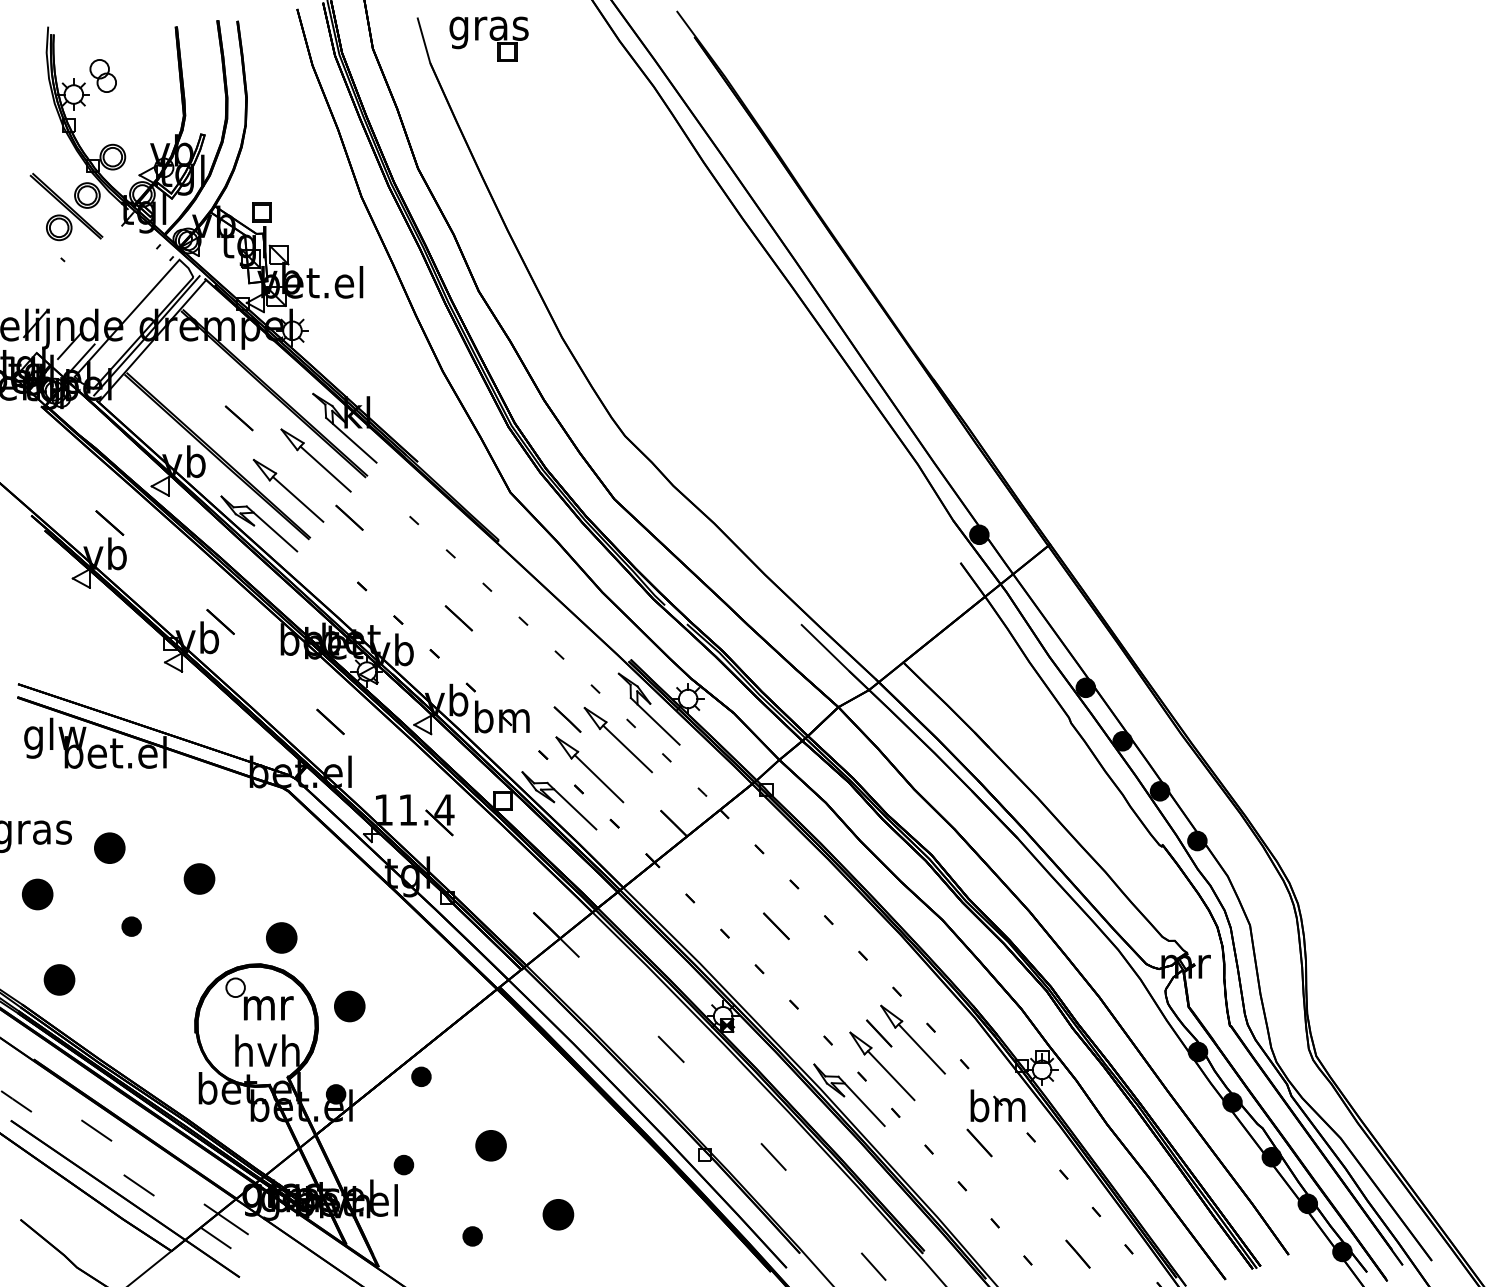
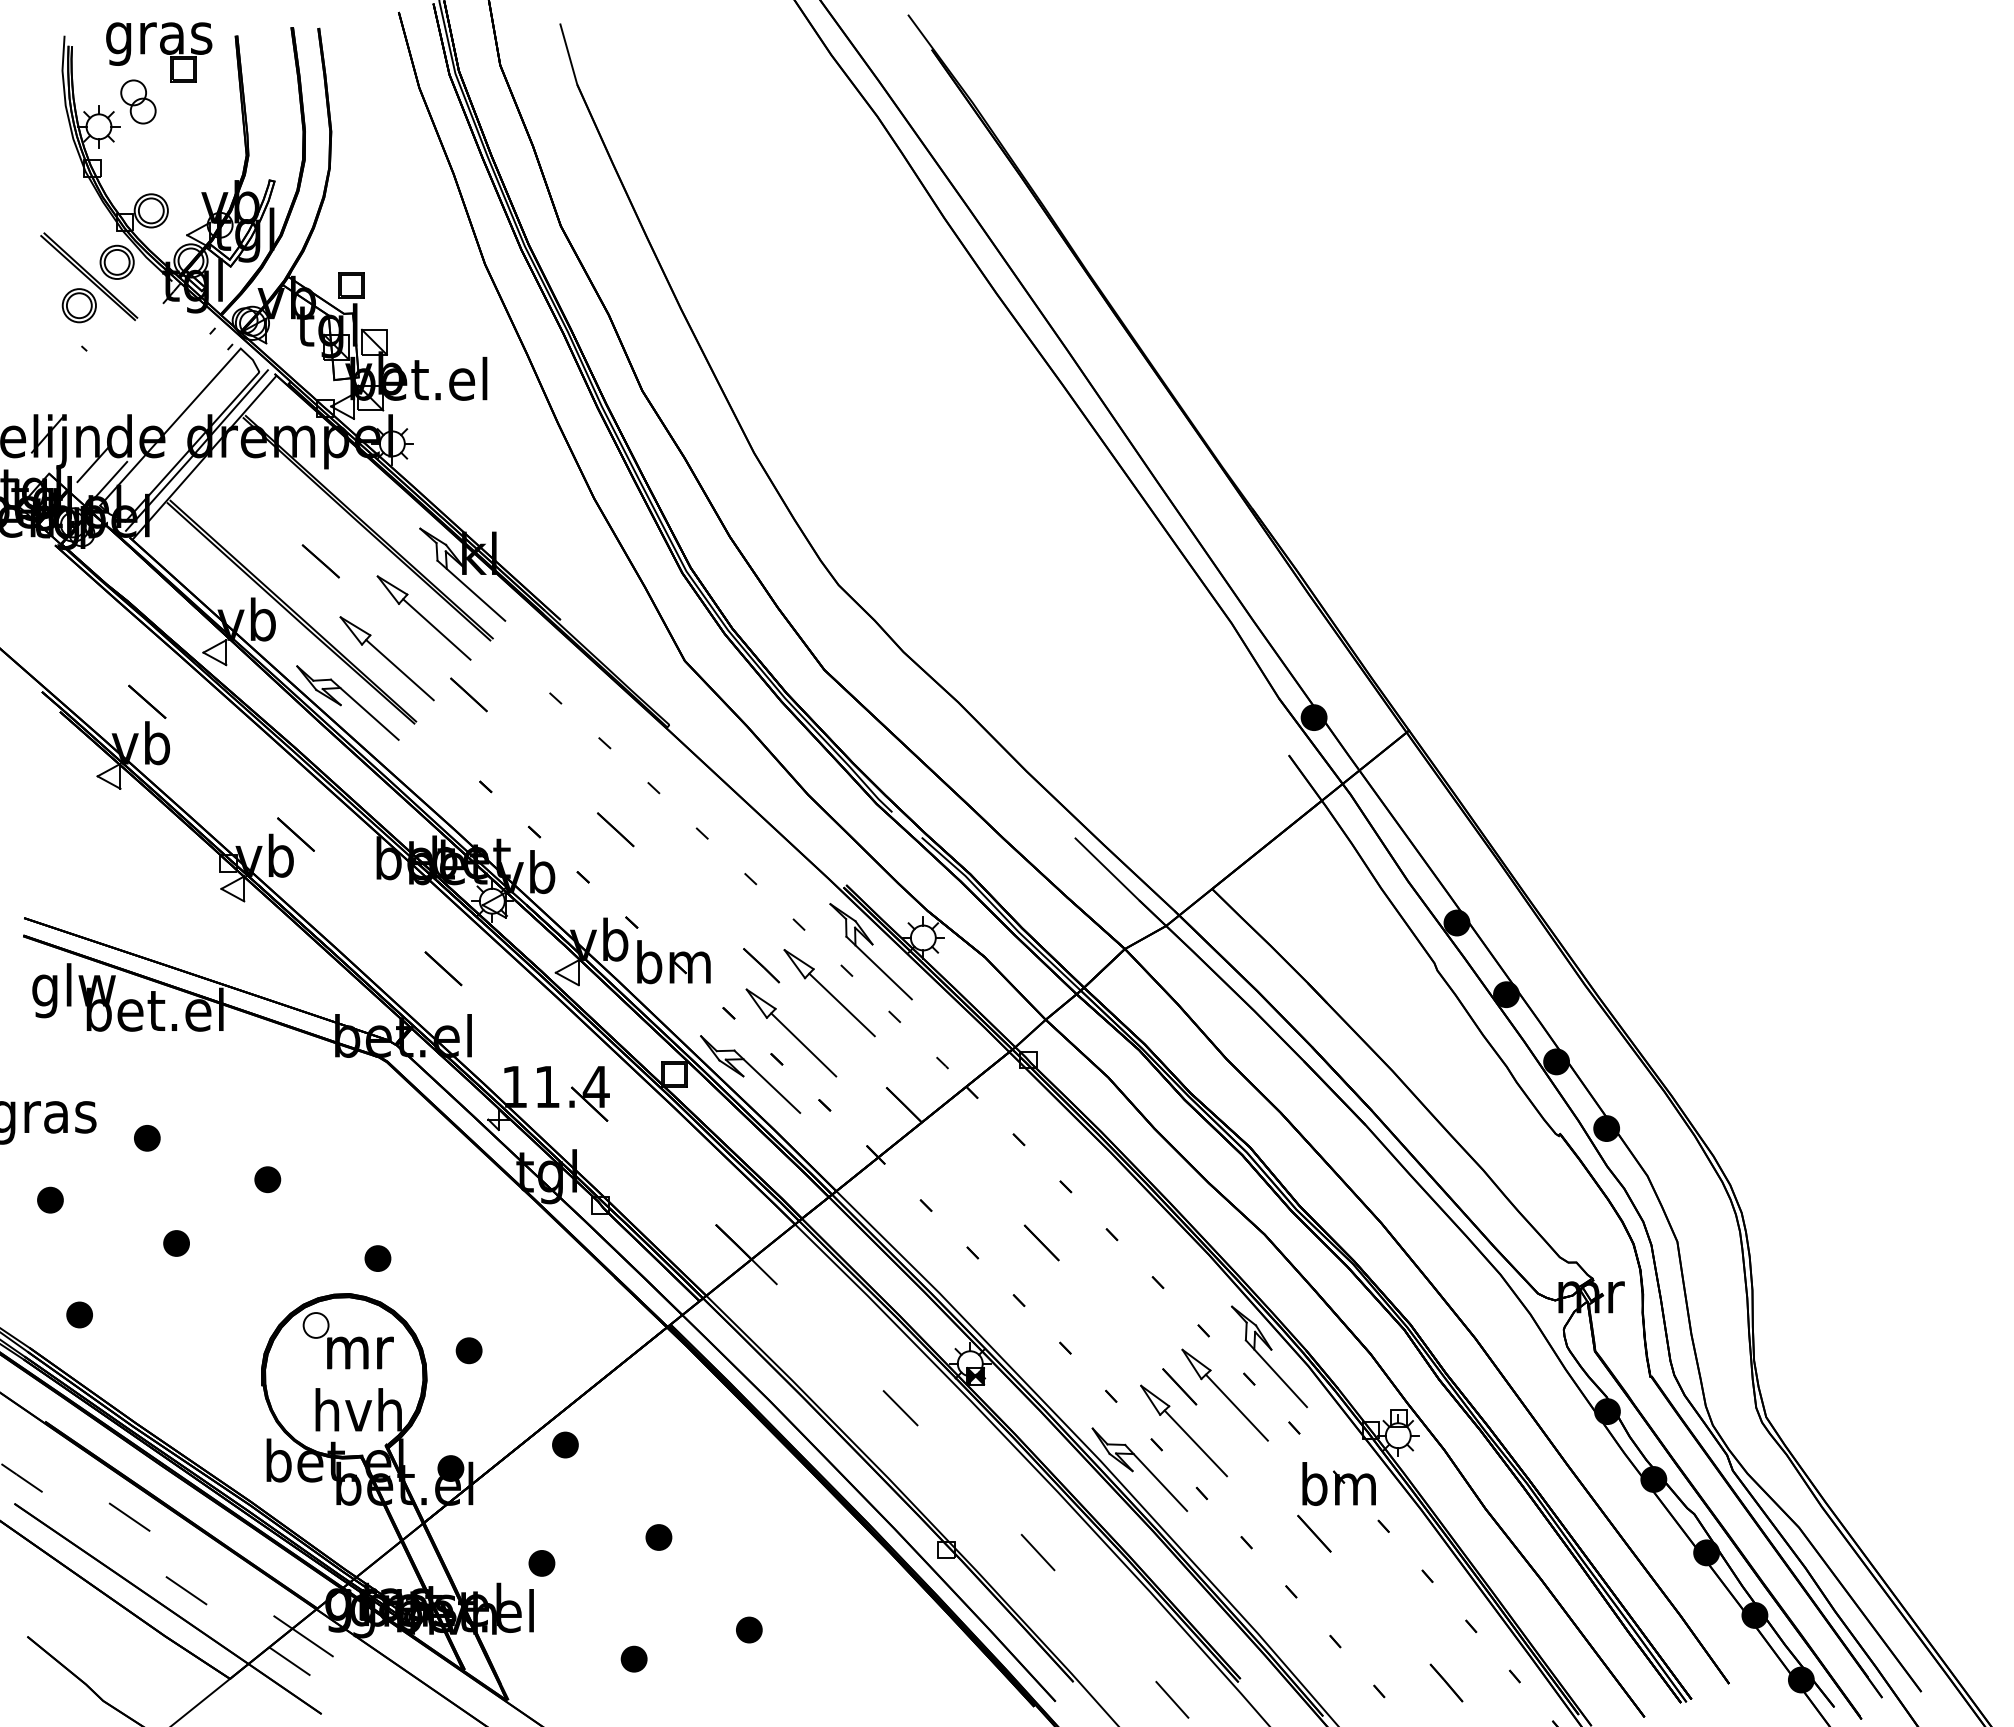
part: (489, 39) -> (159, 52), moved
part: (110, 848) -> (147, 1138), size x0.62
part: (199, 878) -> (267, 1179), size x0.62
part: (37, 893) -> (50, 1199), size x0.62
part: (281, 937) -> (377, 1258), size x0.62
part: (59, 979) -> (79, 1314), size x0.62
part: (349, 1006) -> (468, 1350), size x0.62
part: (946, 1010) -> (1269, 1356), added
part: (490, 1145) -> (658, 1537), size x0.62
part: (558, 1214) -> (749, 1629), size x0.62

